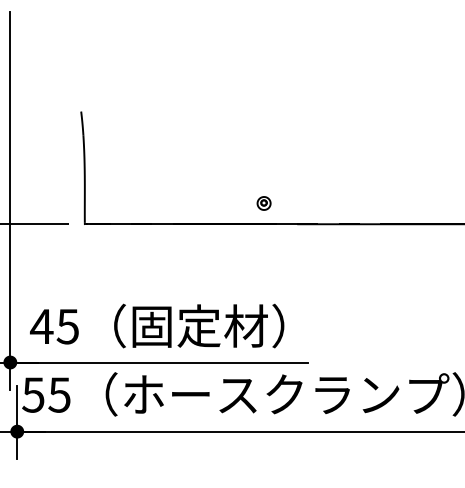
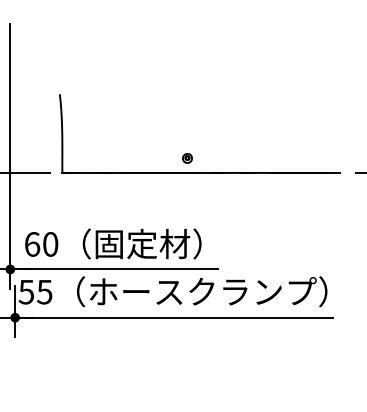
text: (54, 326) -> (41, 244), 45 -> 60

